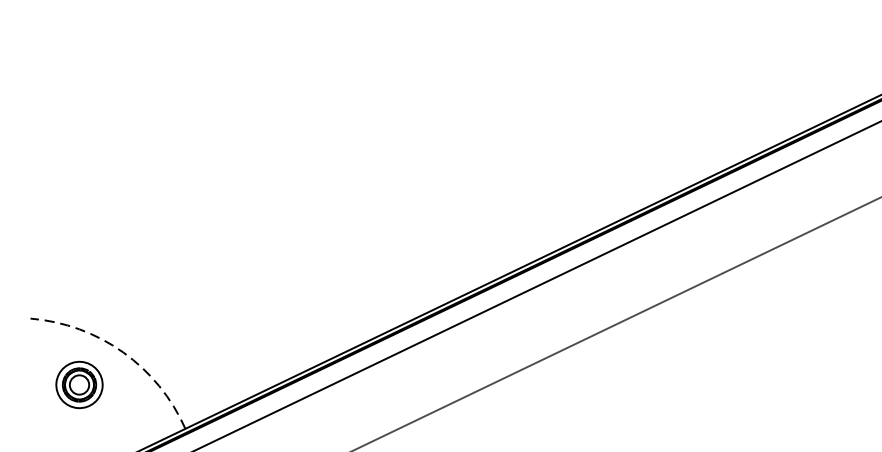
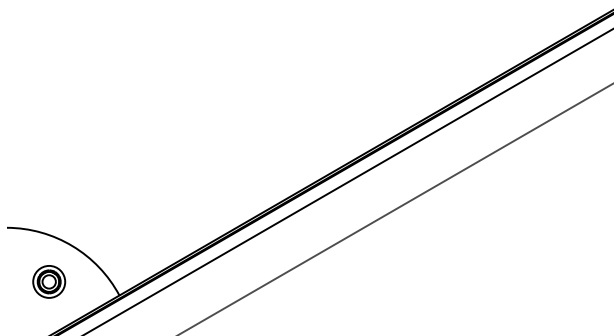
arc: (123, 352) -> (72, 246), dashed -> solid
part: (79, 384) -> (49, 281), moved

